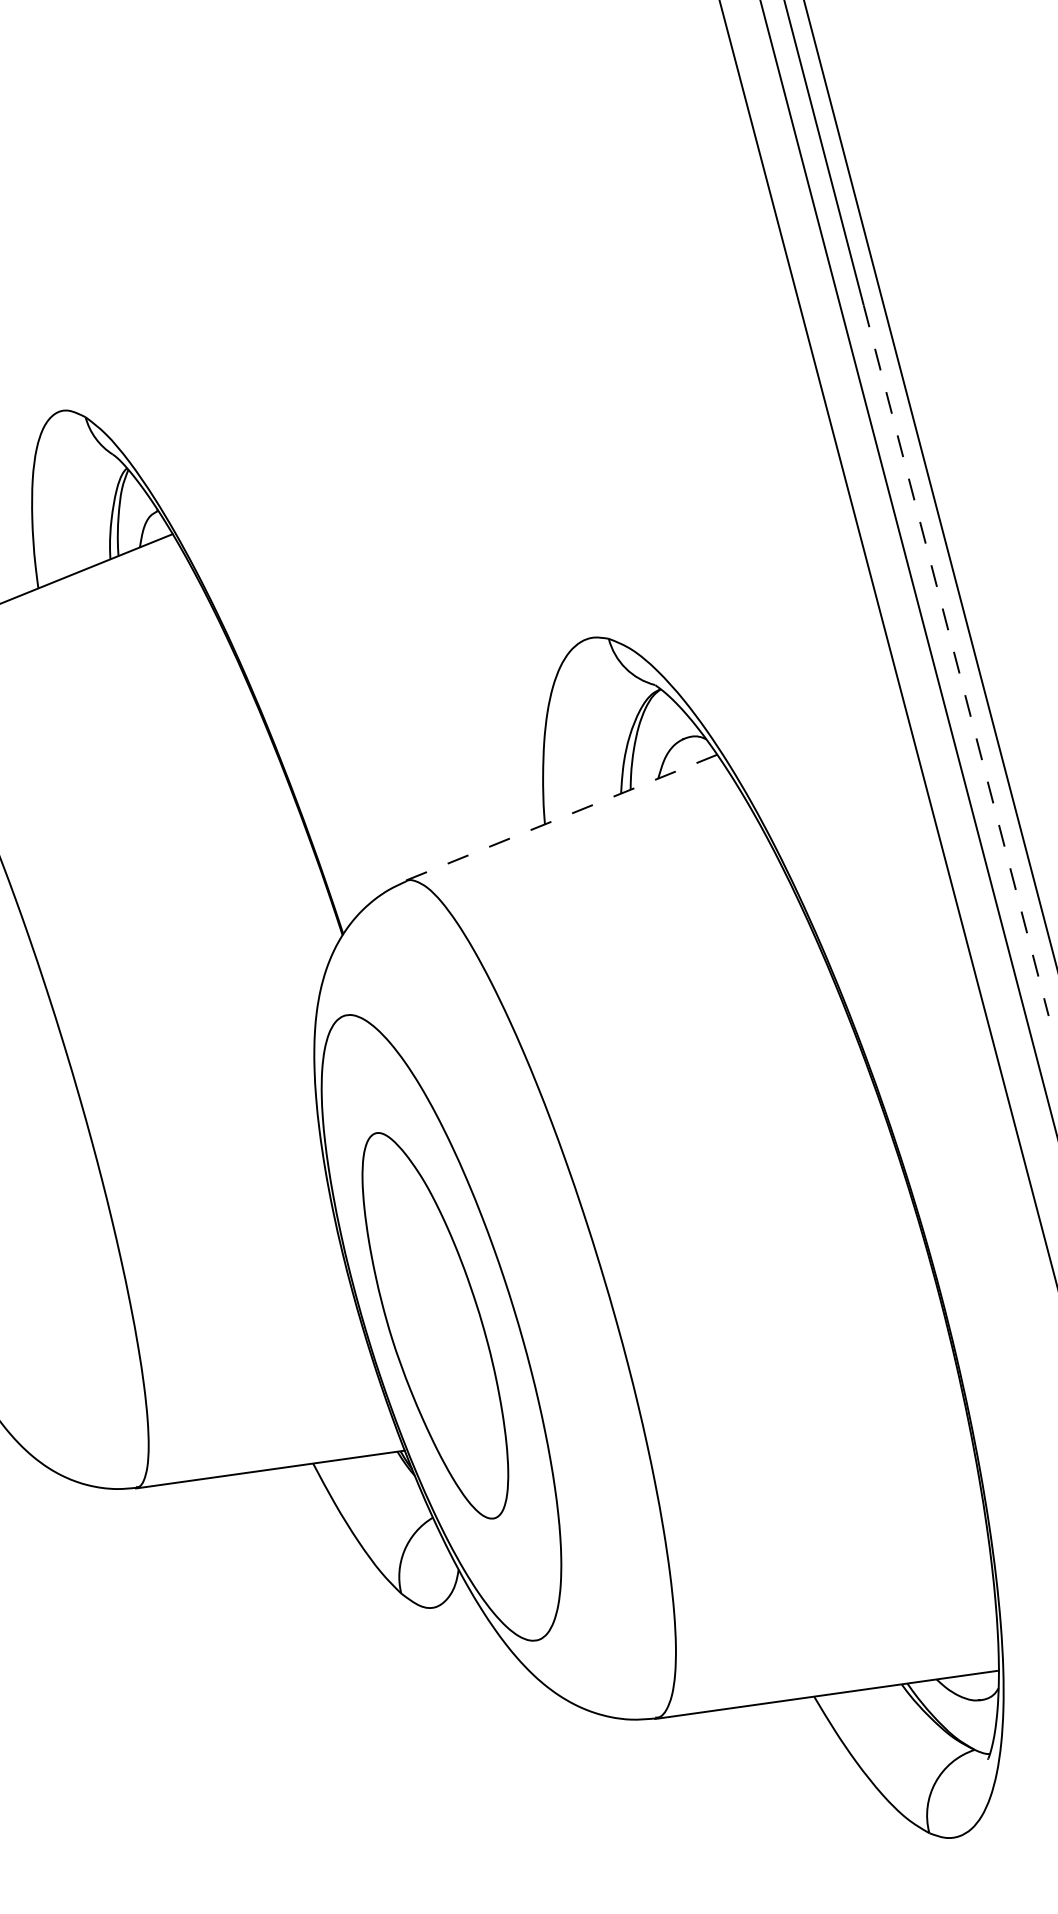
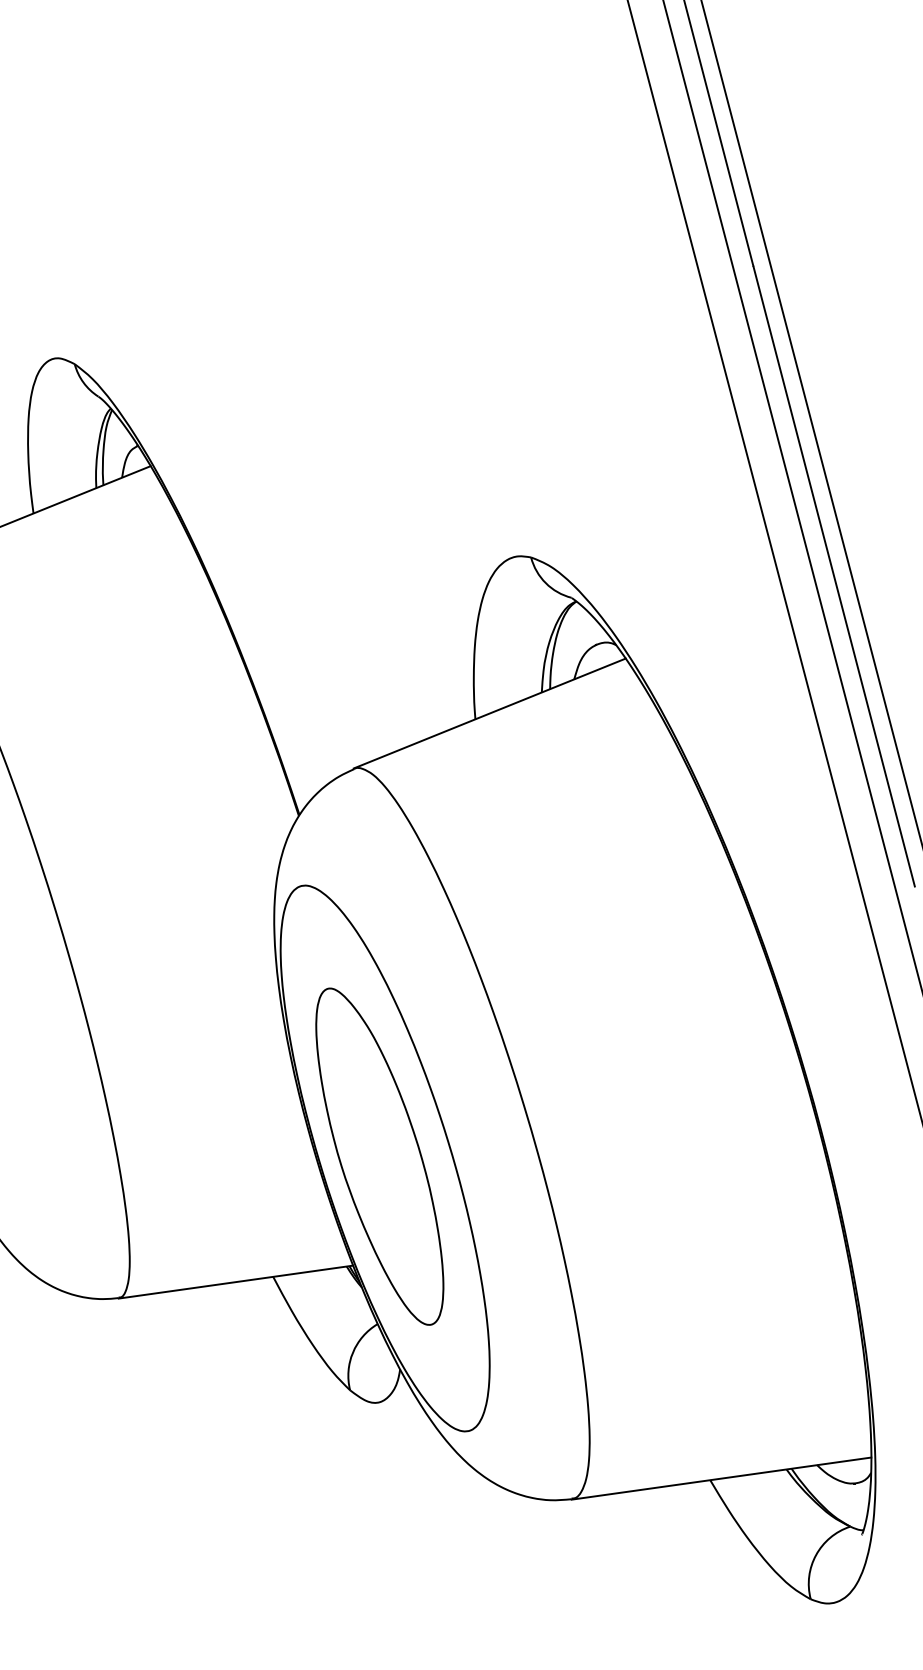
line: (956, 661) -> (834, 577), dashed -> solid
line: (560, 817) -> (488, 713), dashed -> solid

